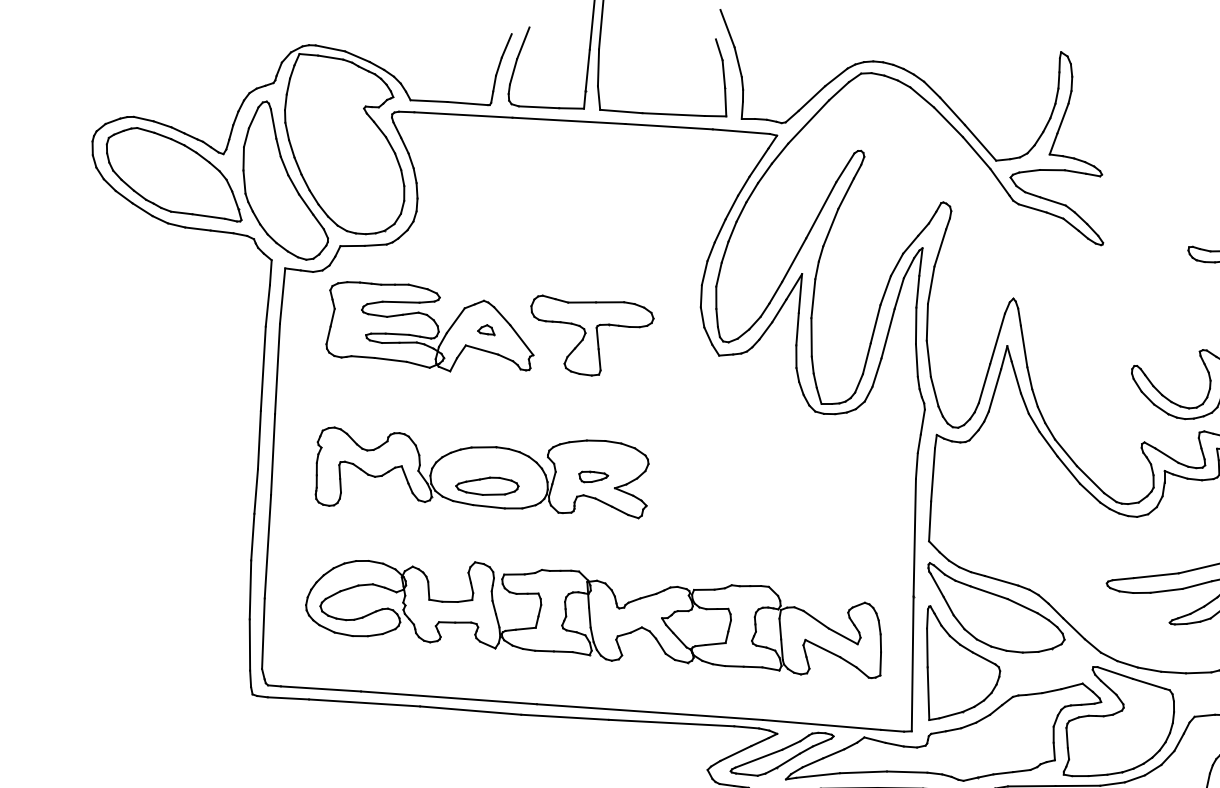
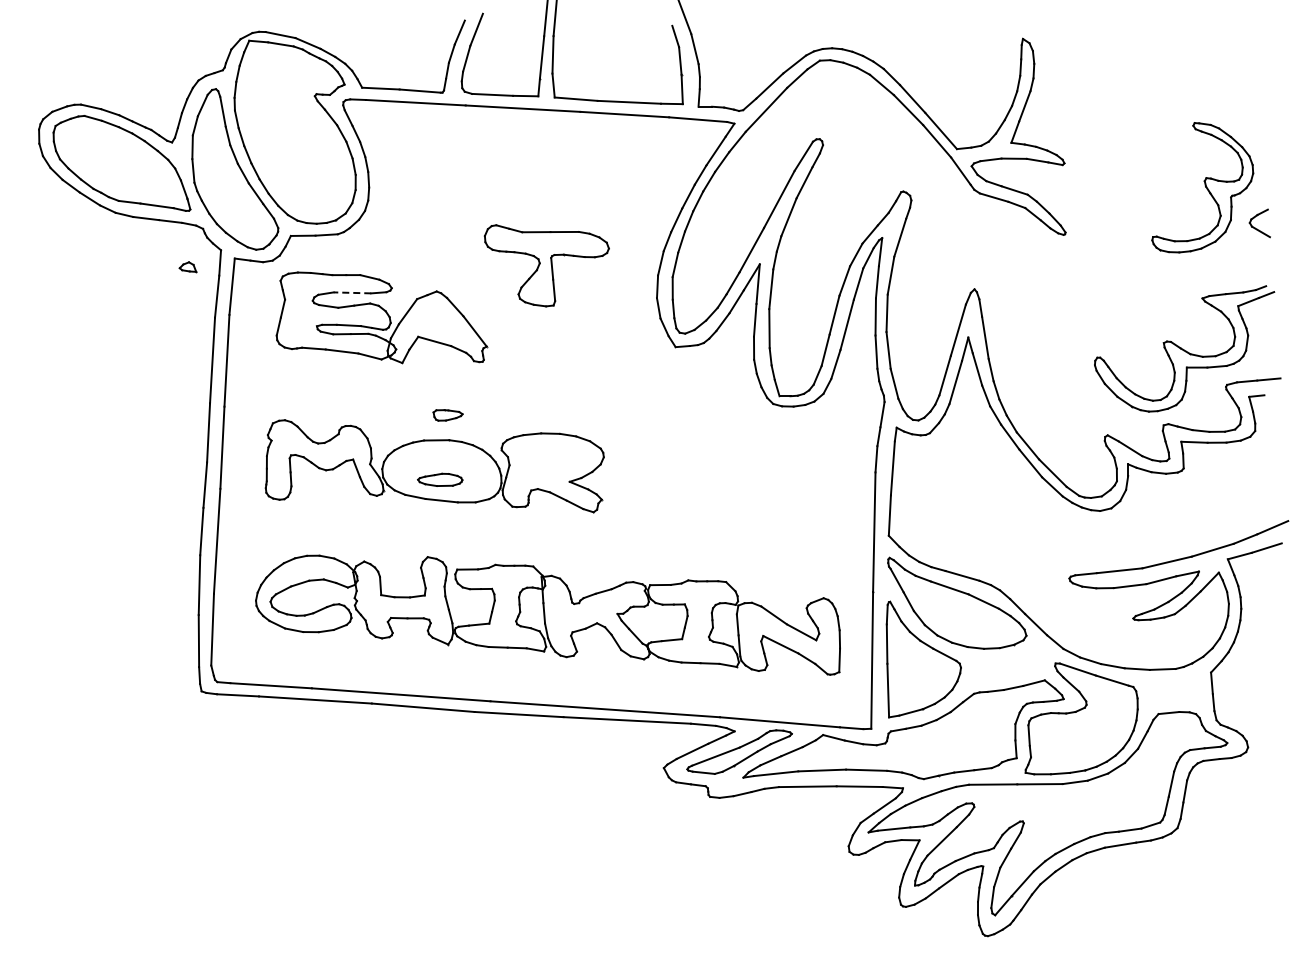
line: (401, 301) -> (352, 292), solid -> dashed
part: (485, 330) -> (187, 267), moved
part: (592, 335) -> (546, 265), moved
part: (593, 477) -> (447, 415), moved
part: (487, 485) -> (440, 479), size x0.7

